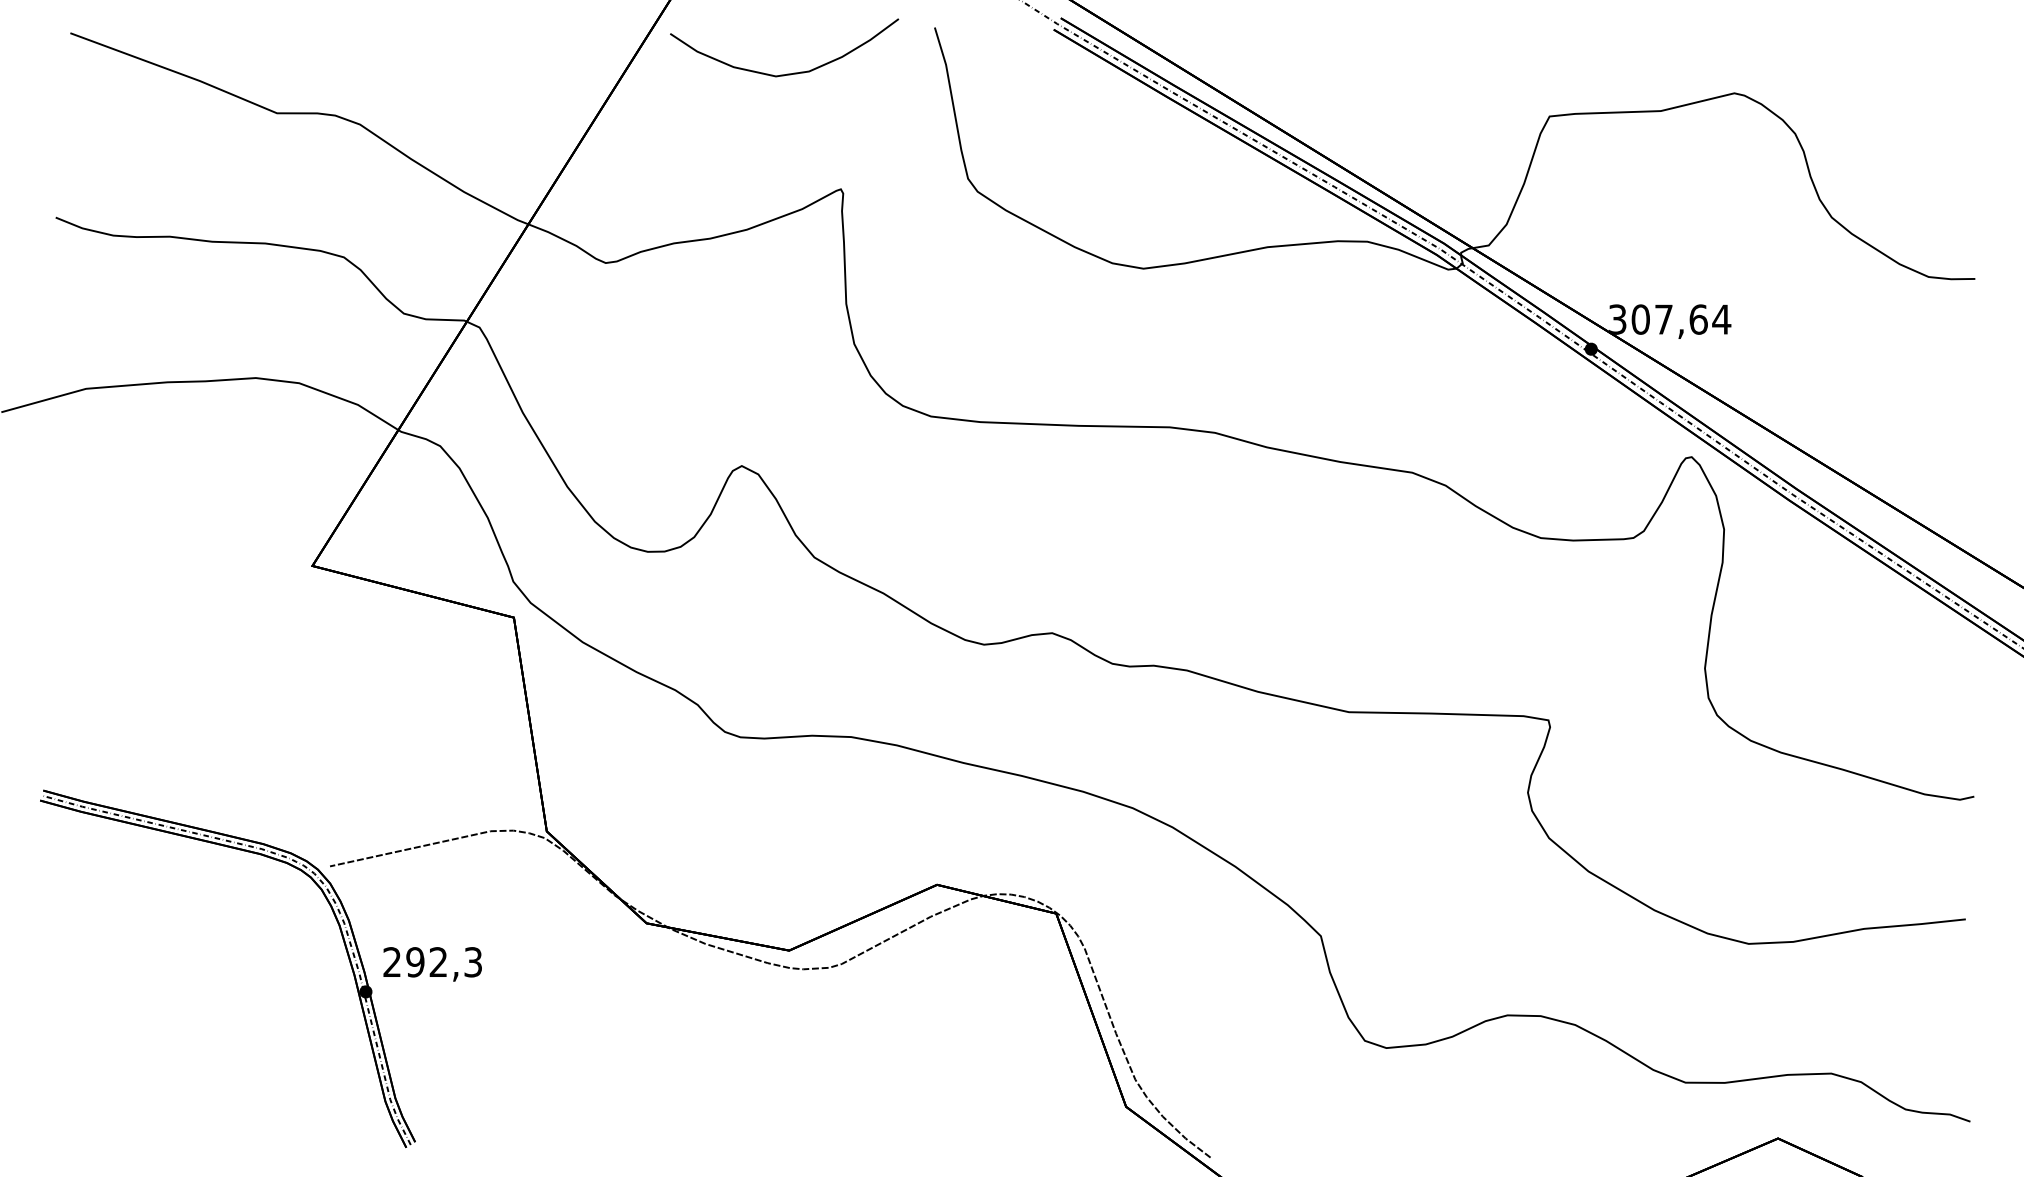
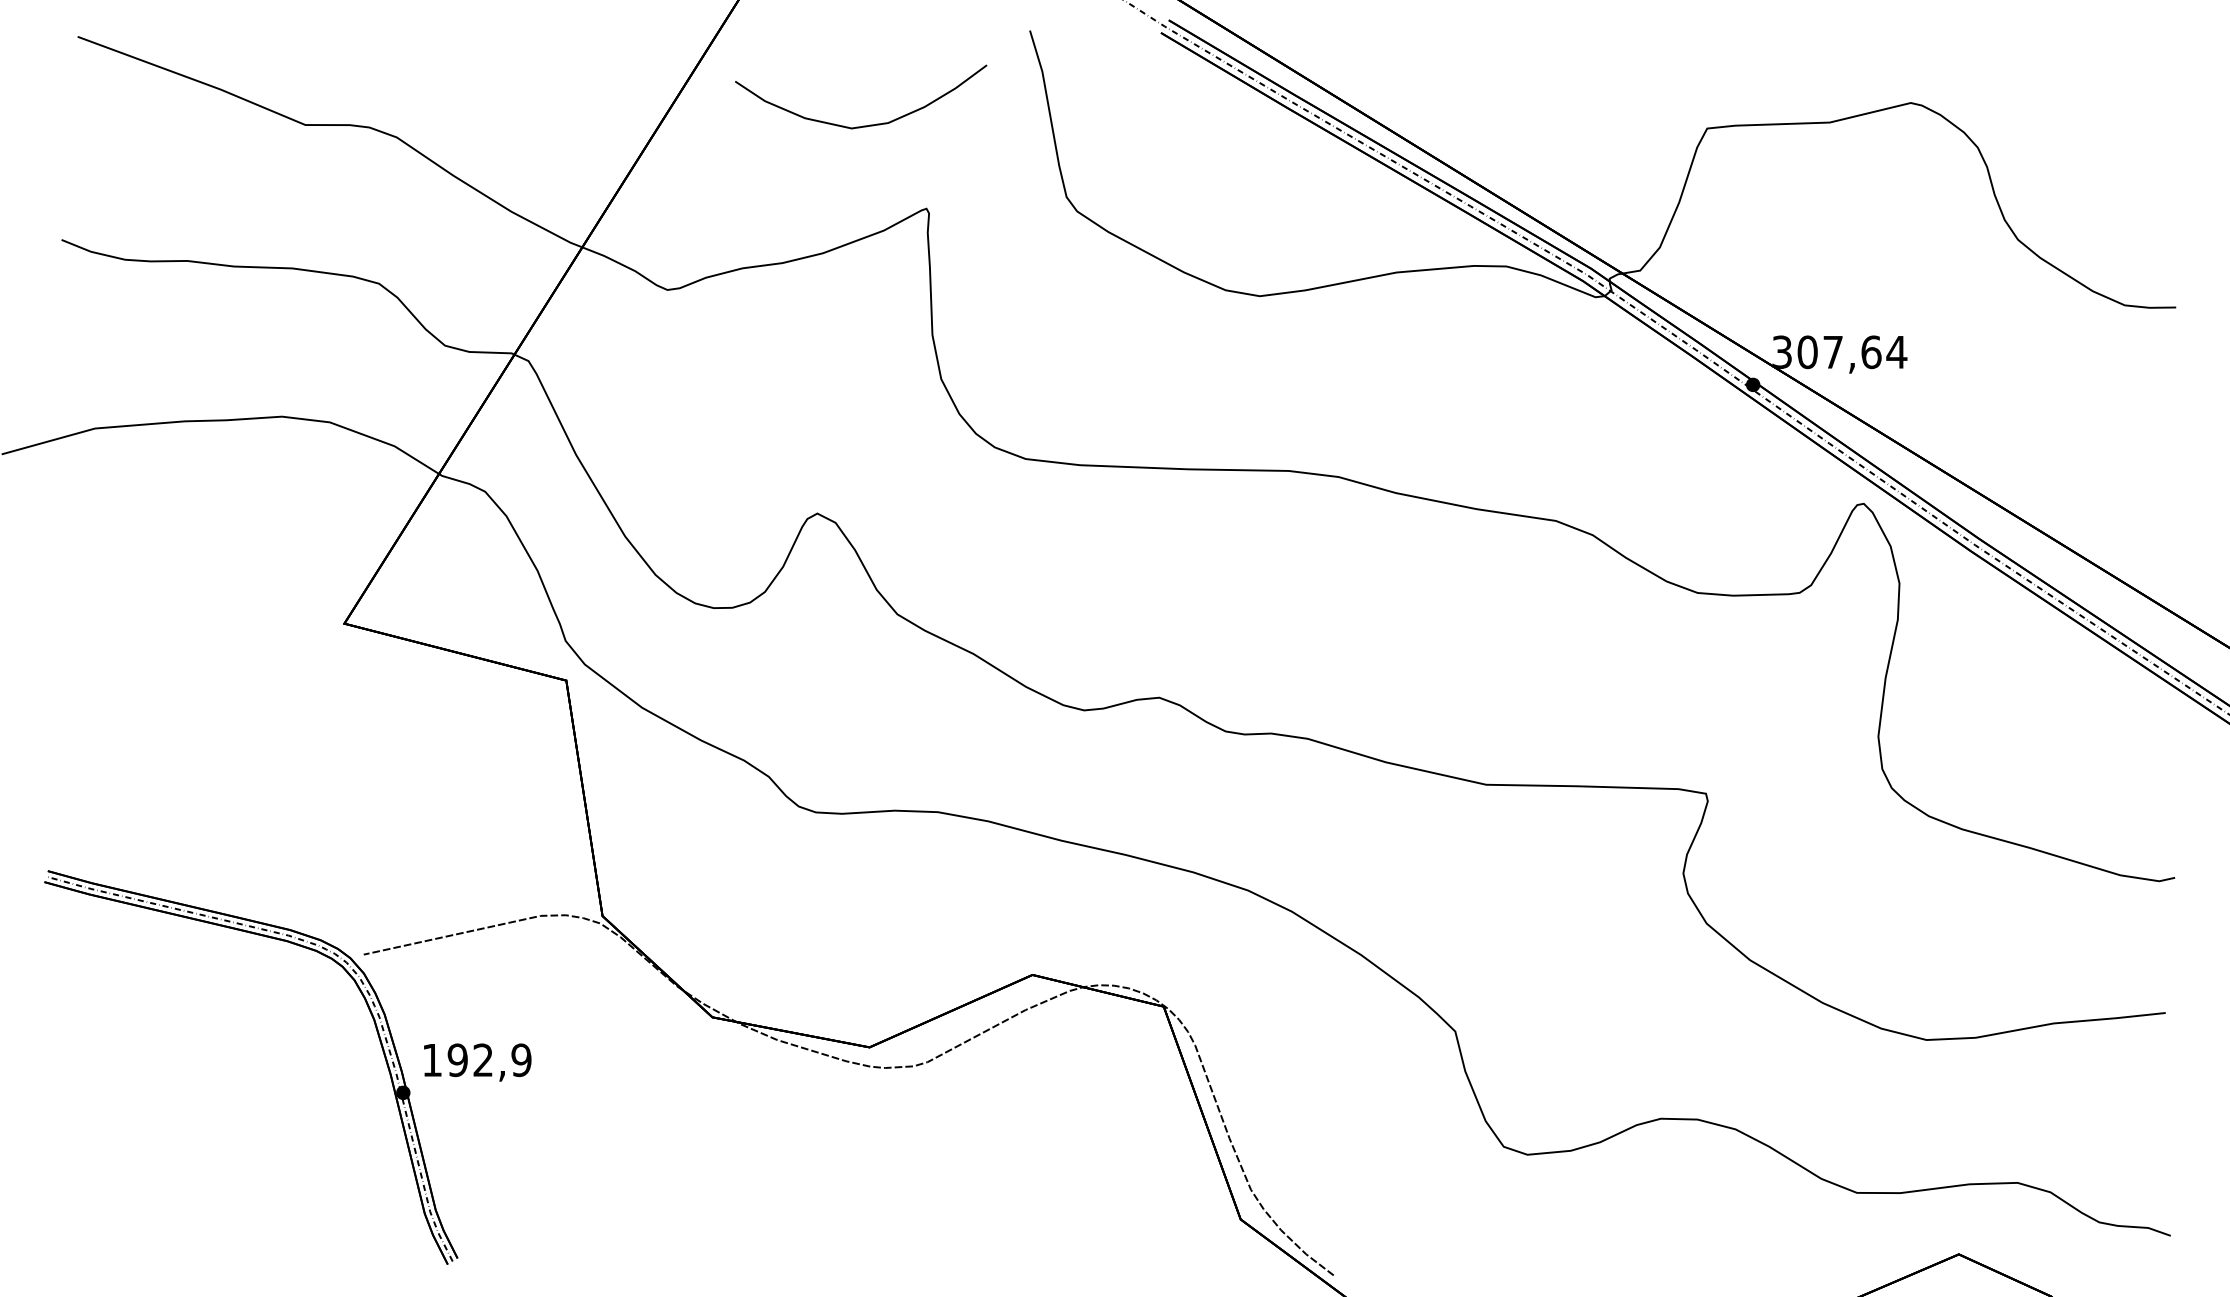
curve: (787, 73) -> (864, 125), moved
text: (432, 962) -> (476, 1060), 292,3 -> 192,9

